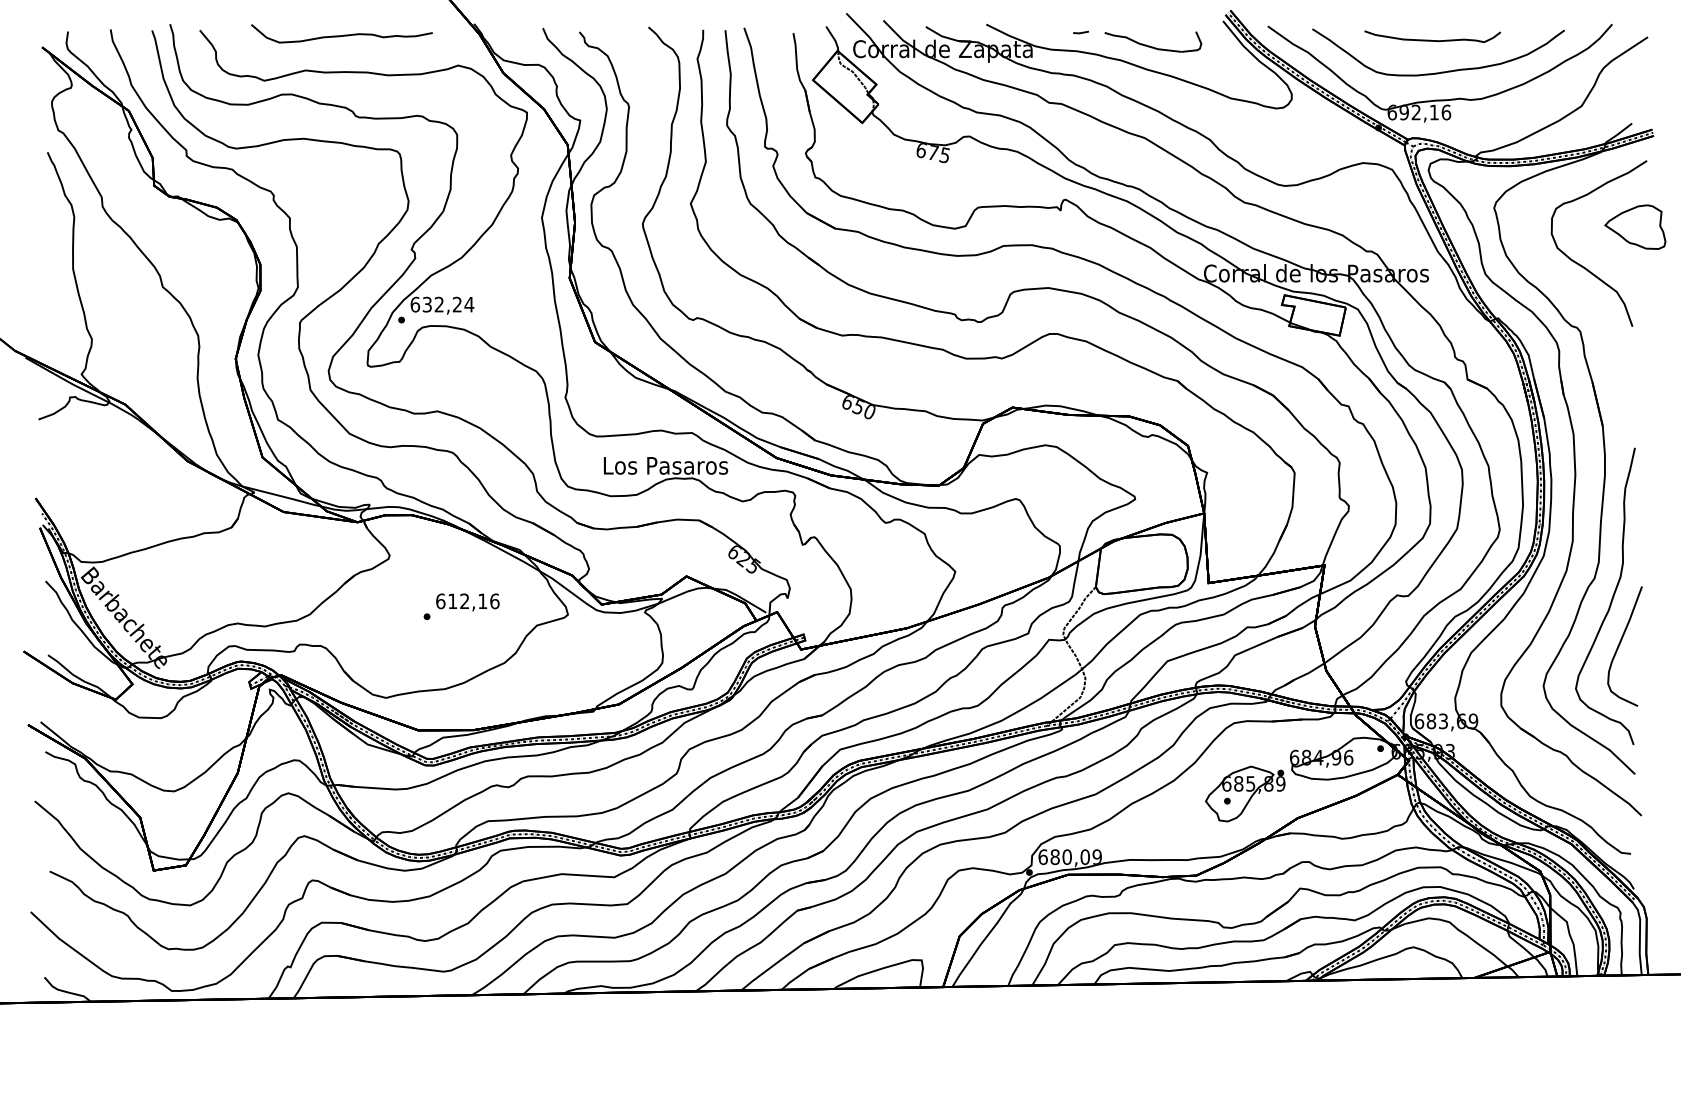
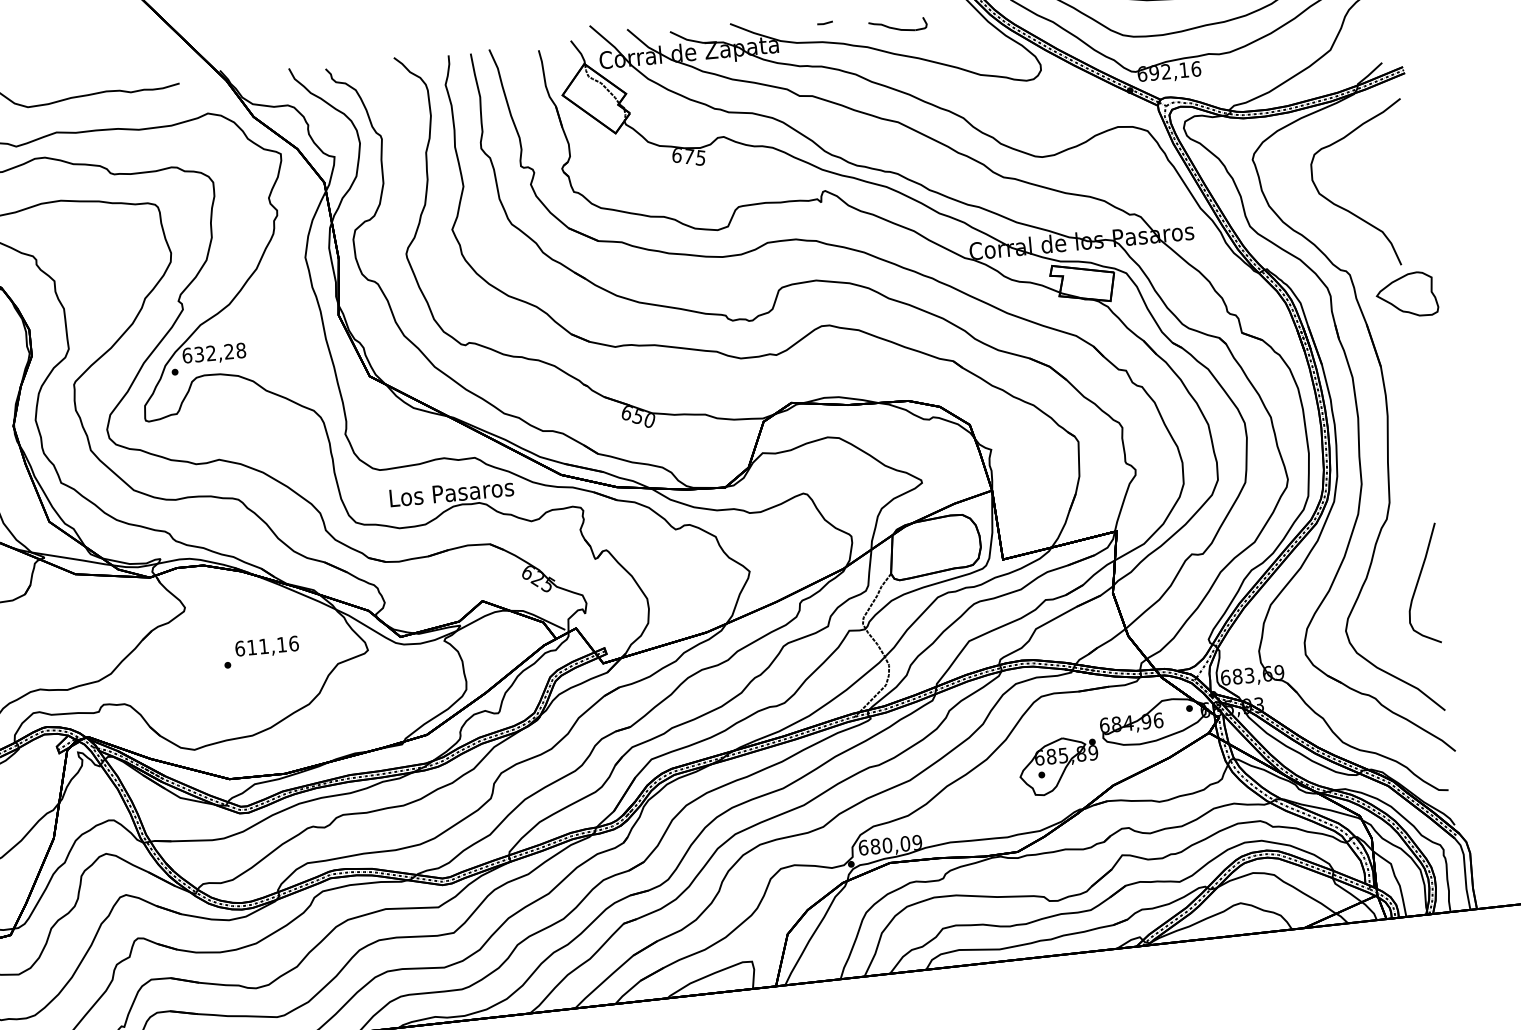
part: (1153, 41) -> (898, 25), size x0.6
part: (1635, 226) -> (1407, 294), moved
text: (469, 304) -> (241, 350), 632,24 -> 632,28
curve: (1611, 598) -> (1405, 537), removed
text: (464, 600) -> (263, 645), 612,16 -> 611,16

